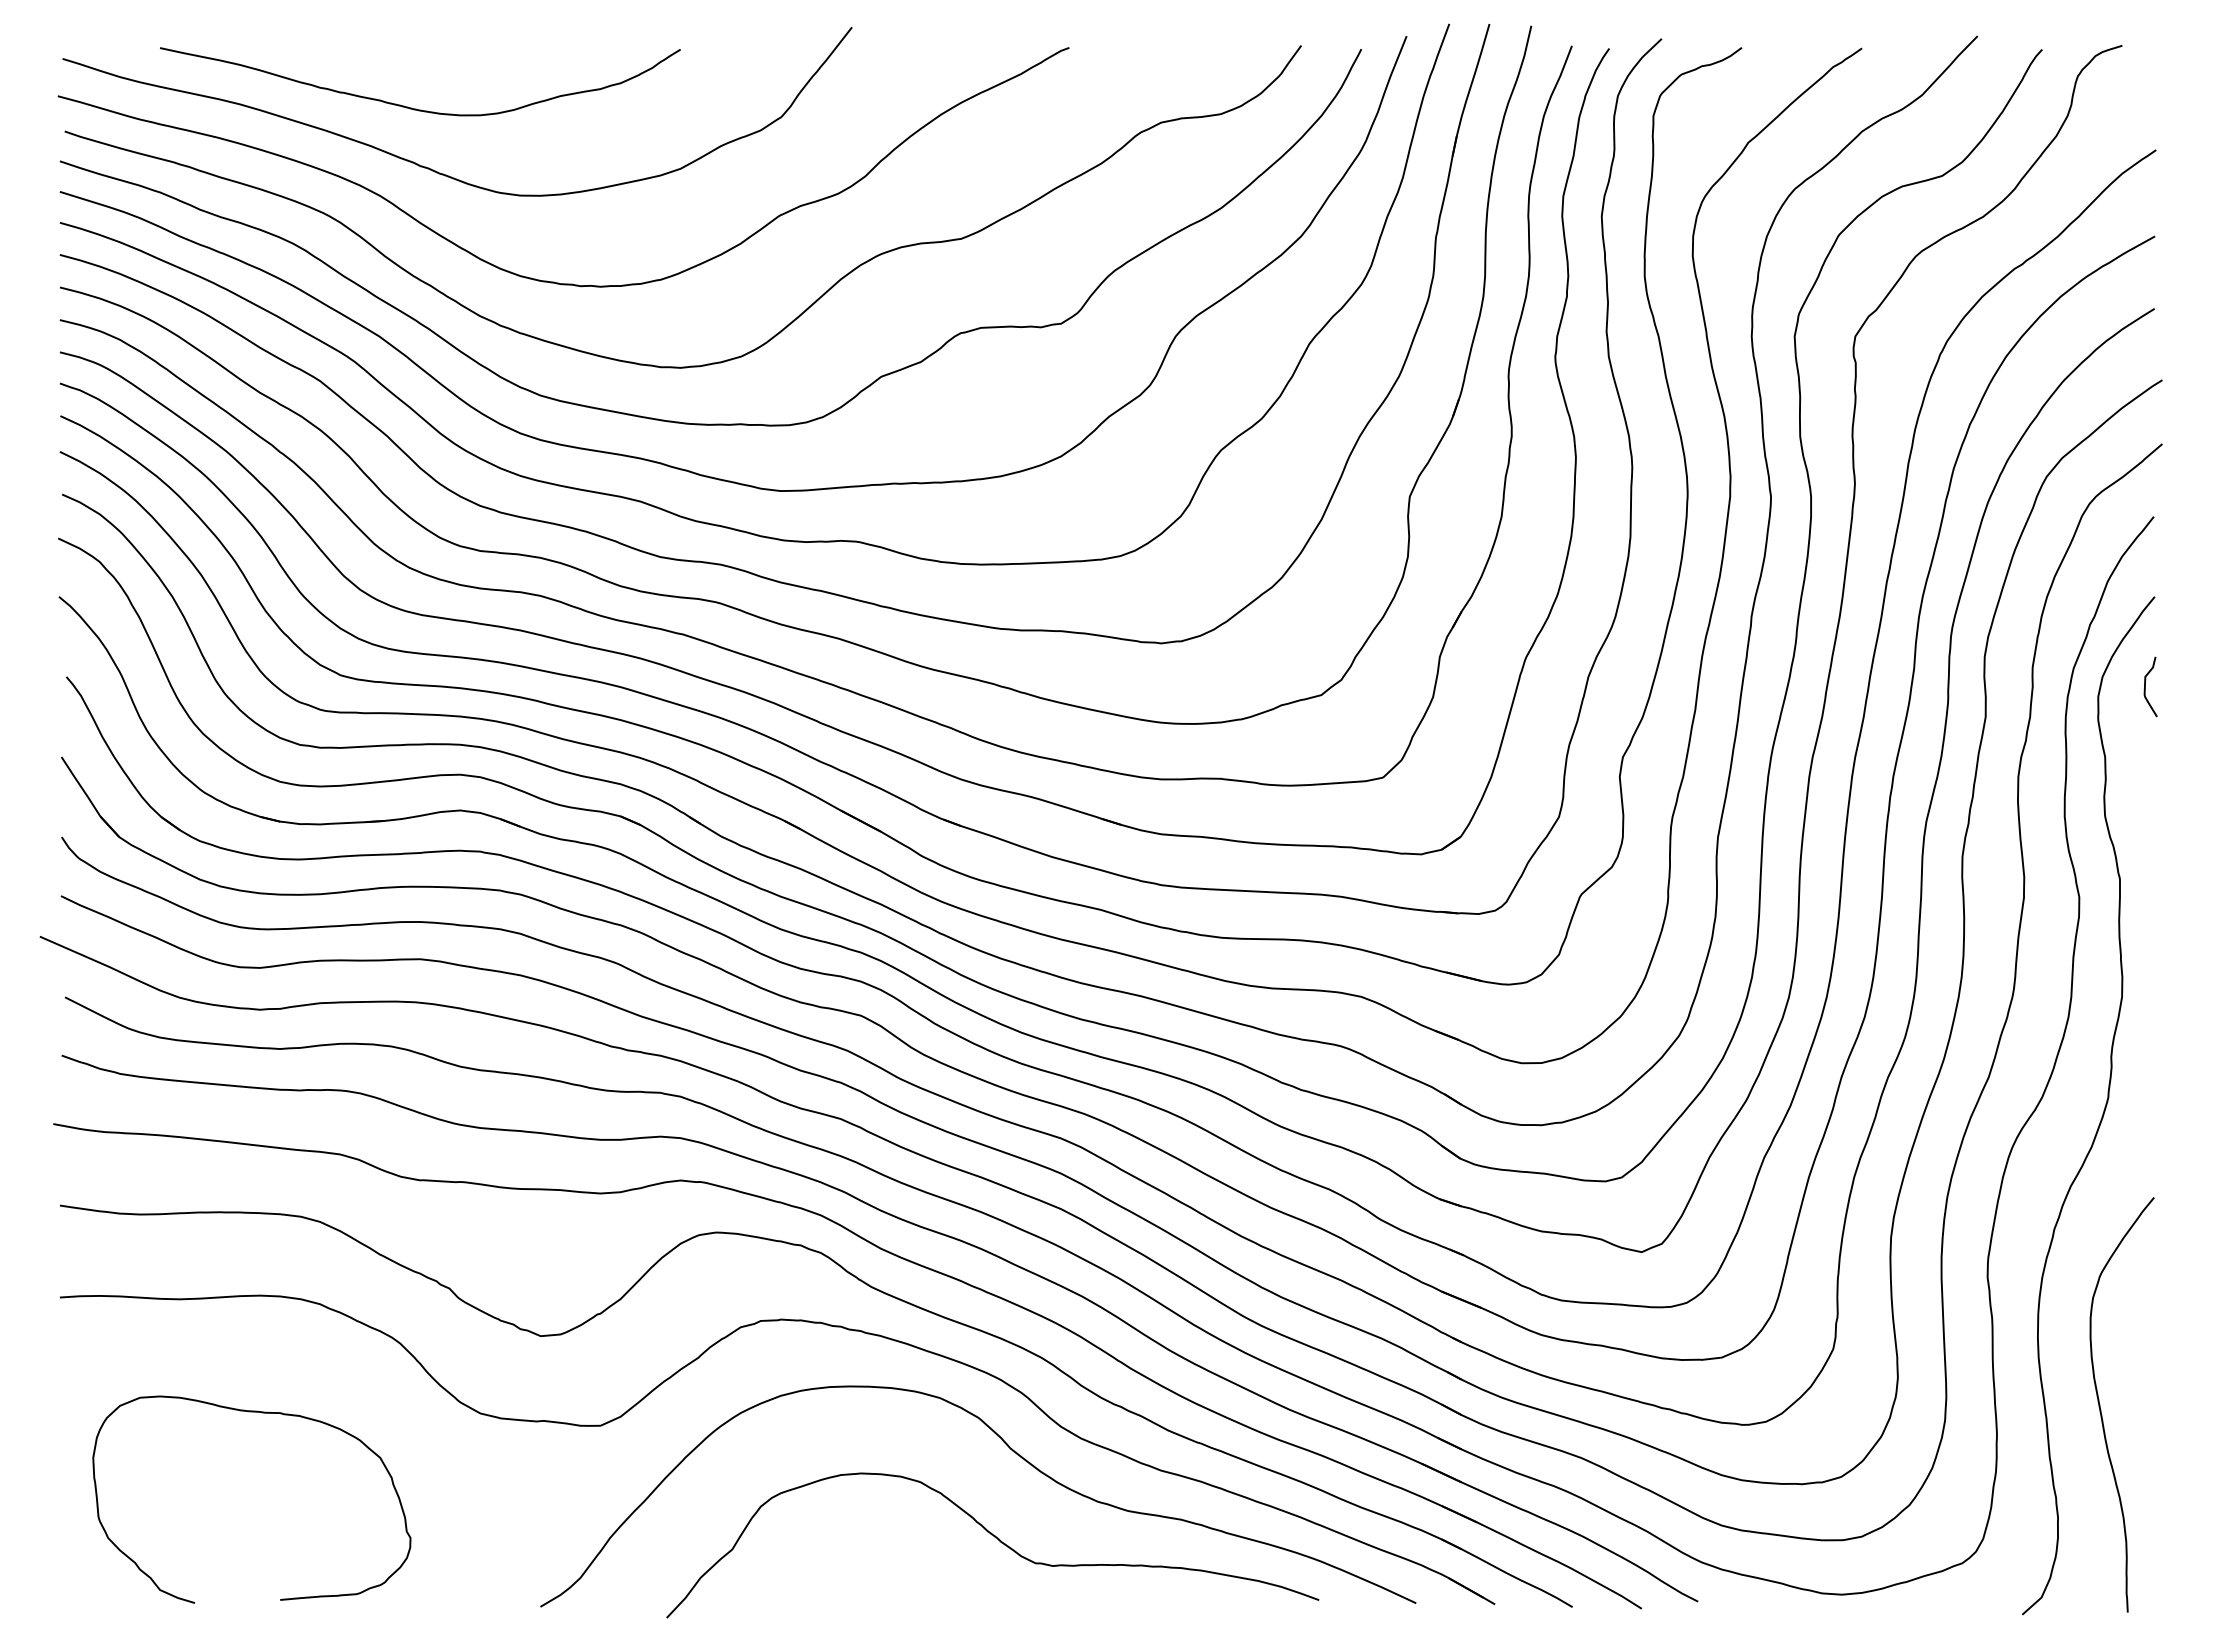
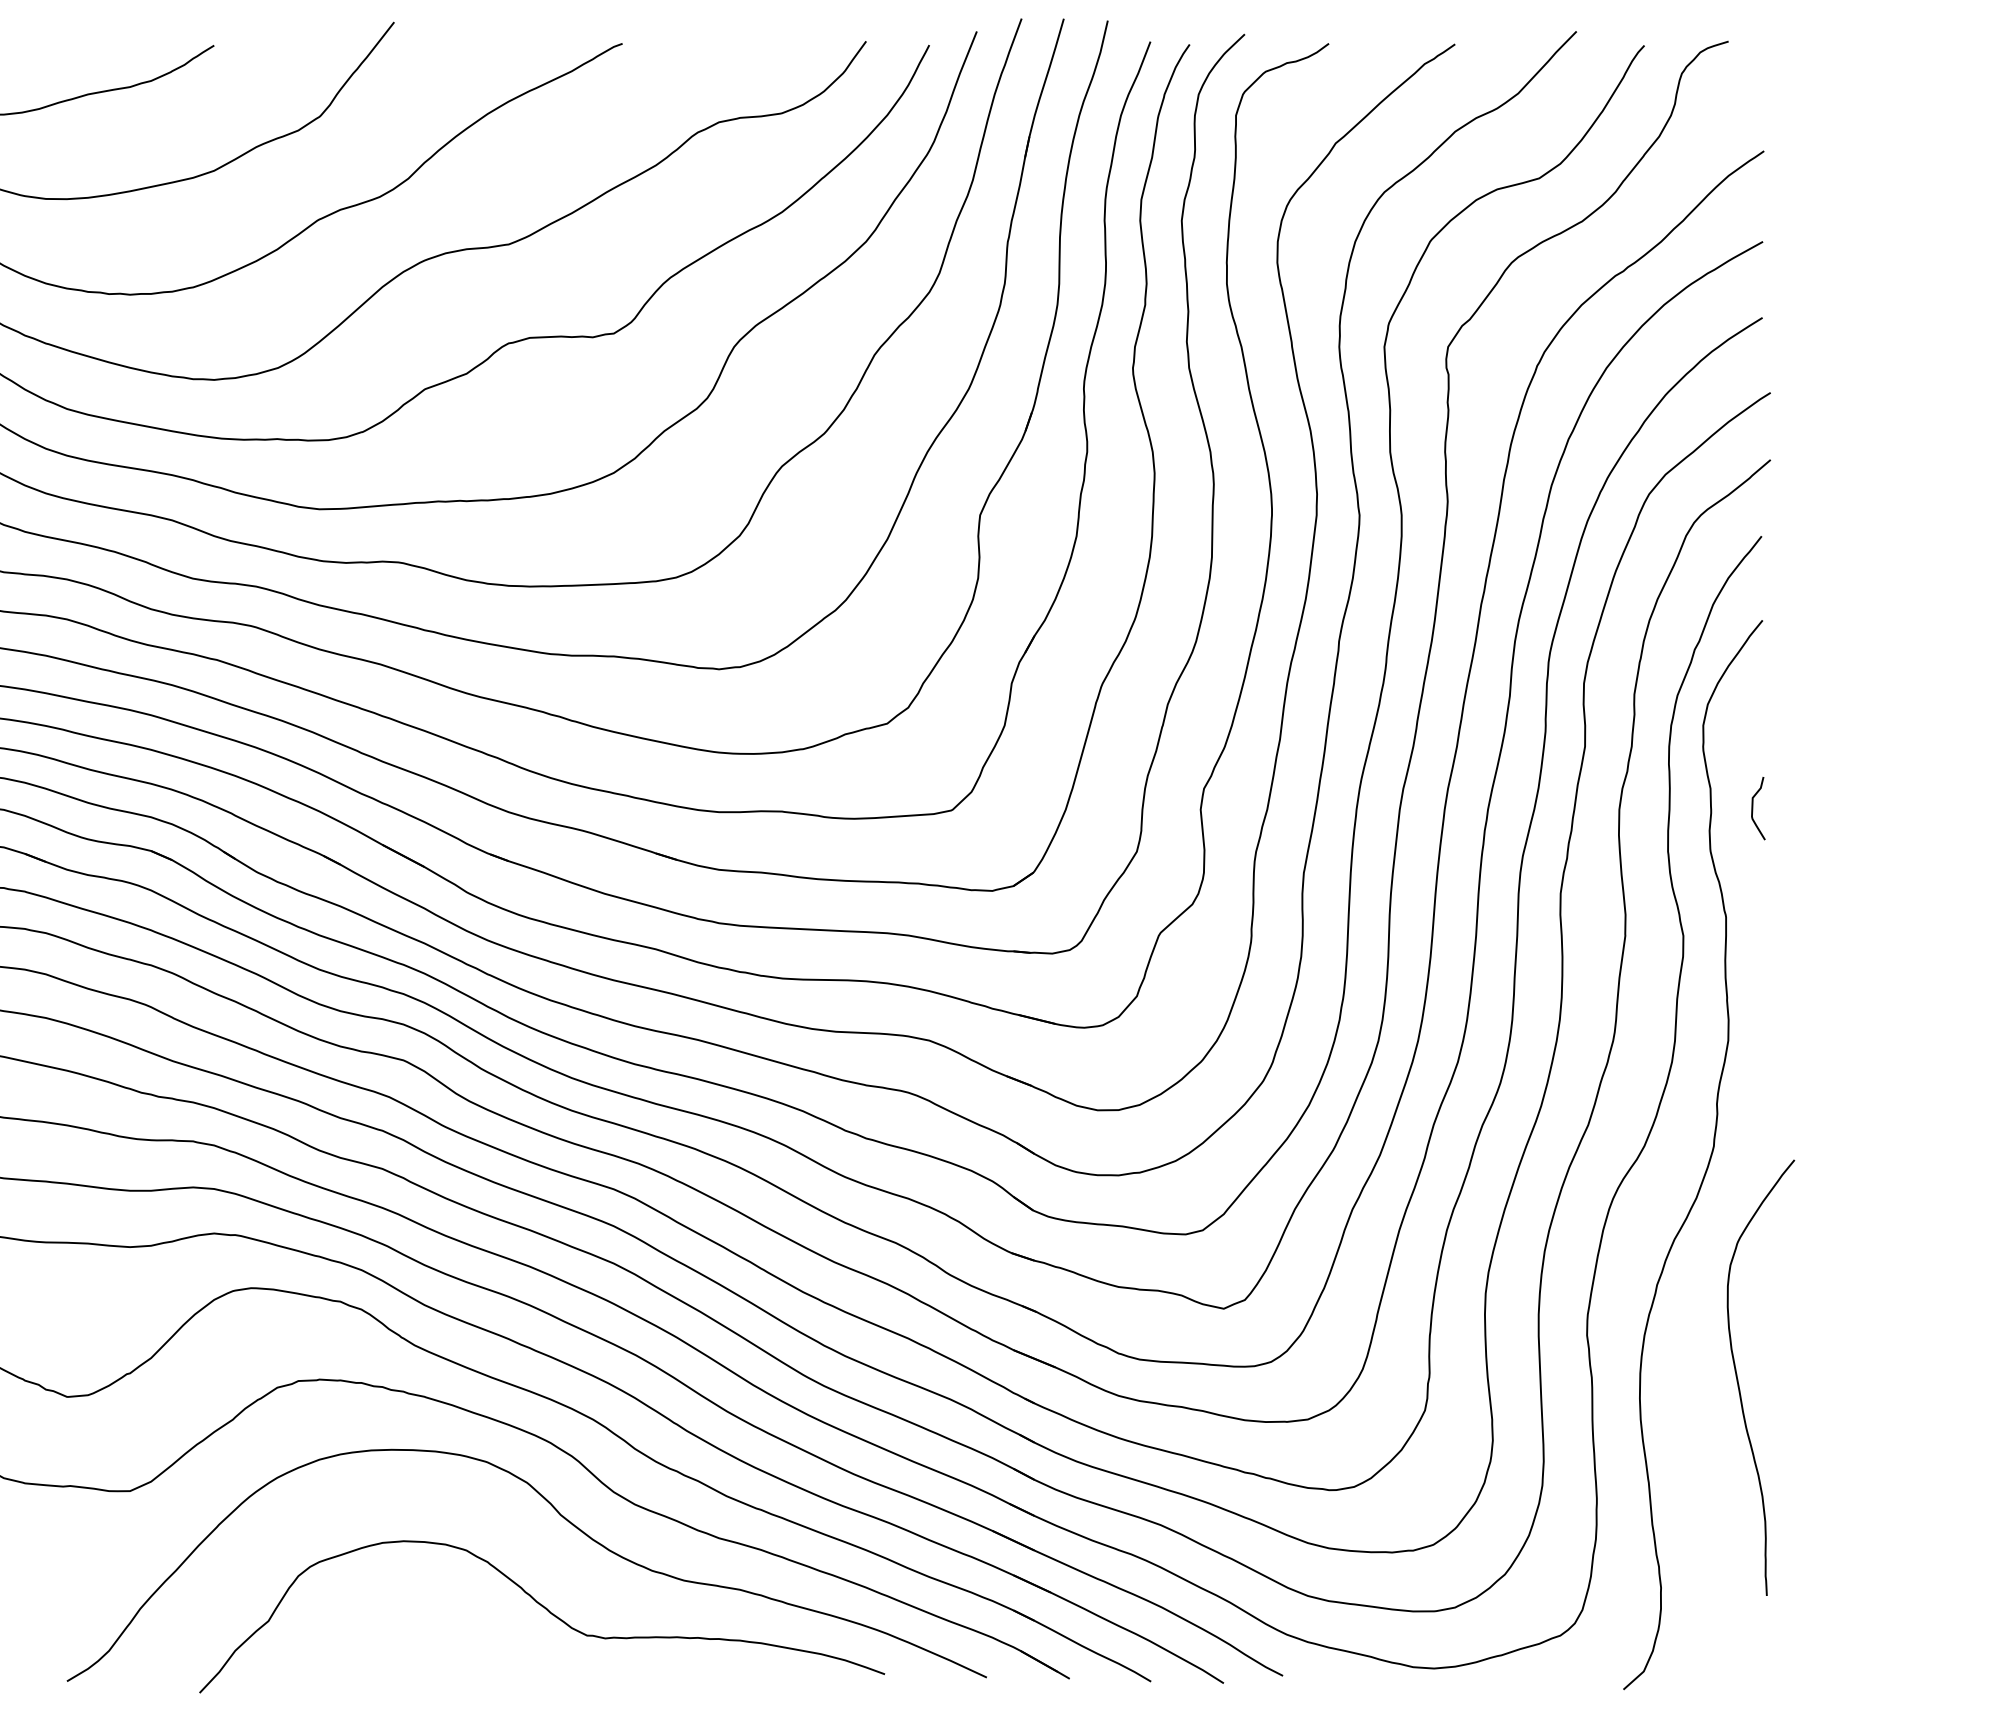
curve: (2145, 686) -> (1752, 808), moved
curve: (2101, 1409) -> (1739, 1382), moved

